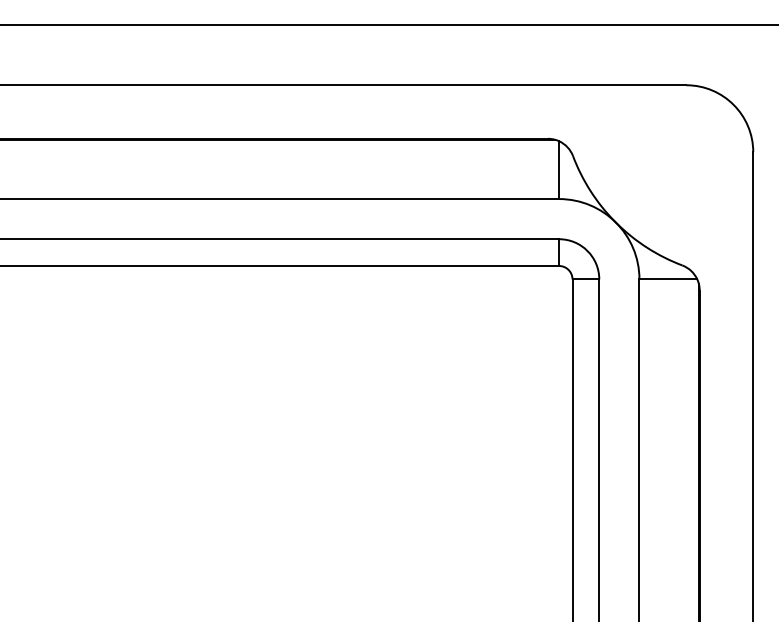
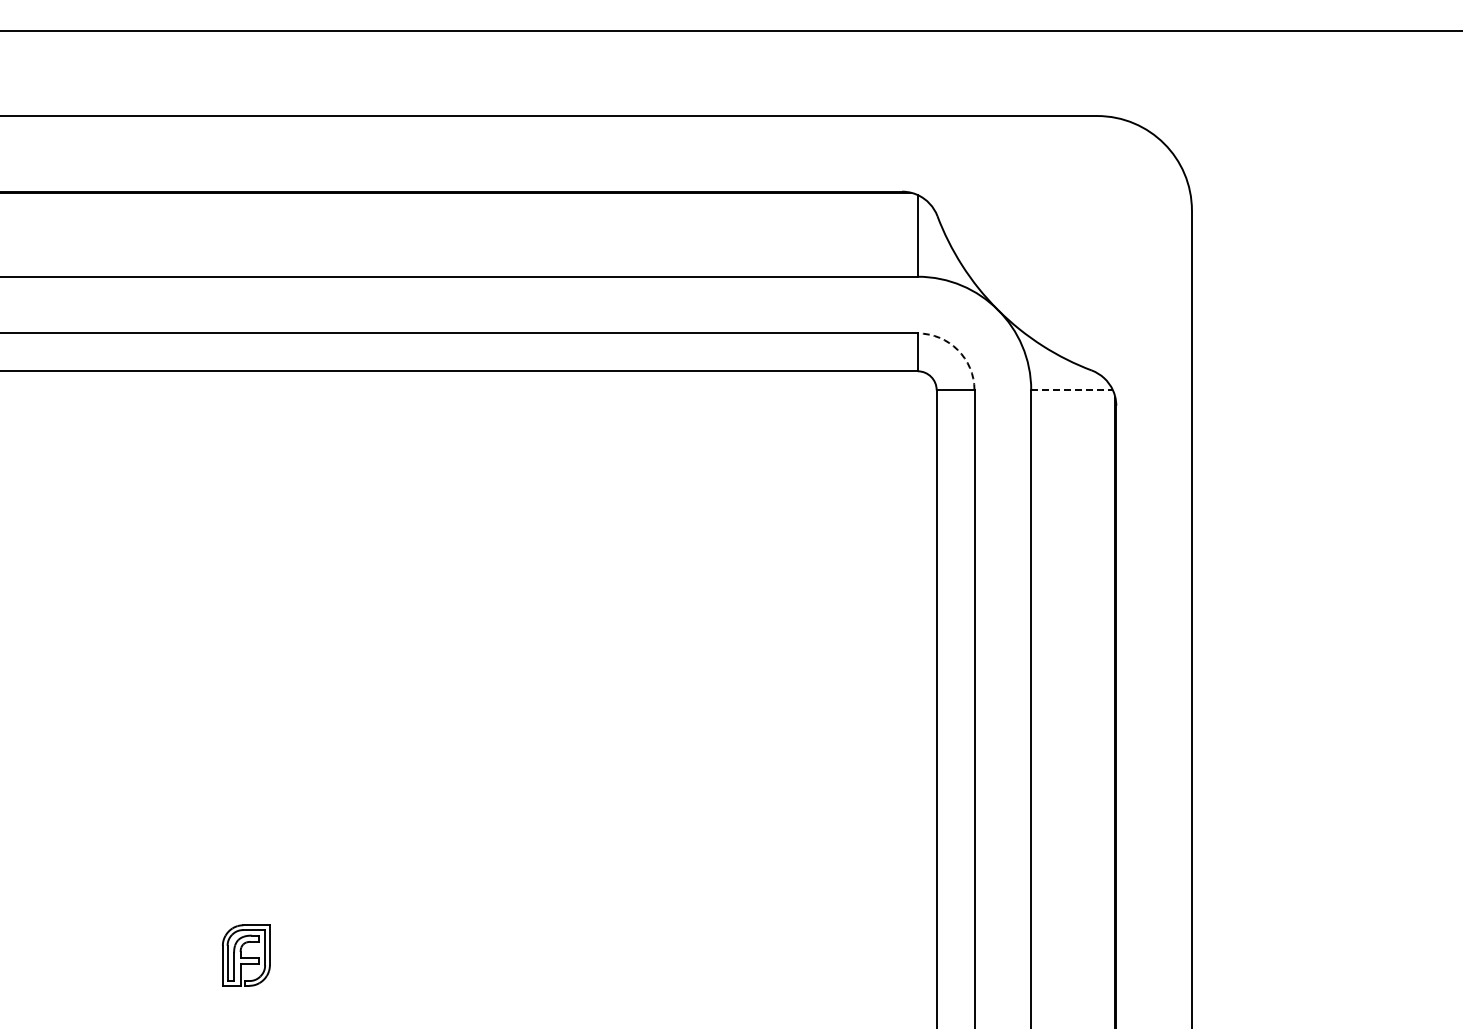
arc: (587, 251) -> (957, 350), solid -> dashed
line: (668, 279) -> (1072, 390), solid -> dashed

